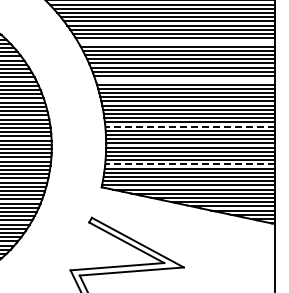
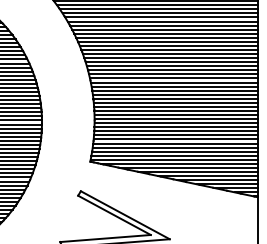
line: (176, 42) -> (162, 21), added
line: (184, 80) -> (170, 58), added
line: (190, 126) -> (176, 102), dashed -> solid
line: (190, 164) -> (176, 139), dashed -> solid

